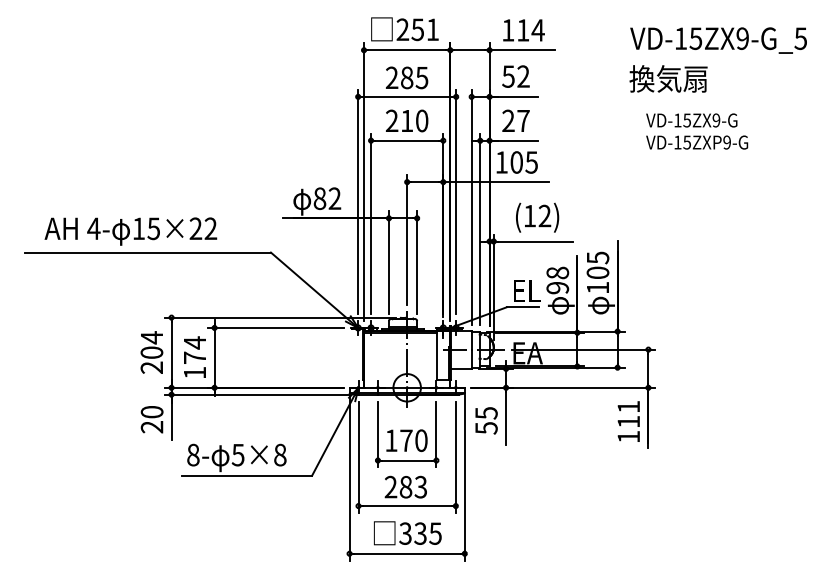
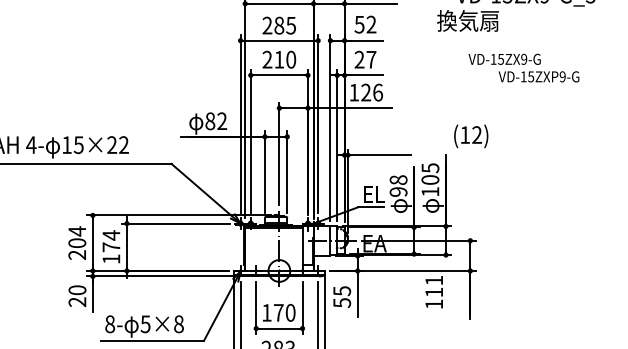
text: (668, 78) -> (468, 20), moved
text: (697, 142) -> (539, 76), moved
text: (524, 162) -> (372, 92), 105 -> 126
text: (537, 217) -> (471, 136), moved
text: (628, 421) -> (433, 292), moved

